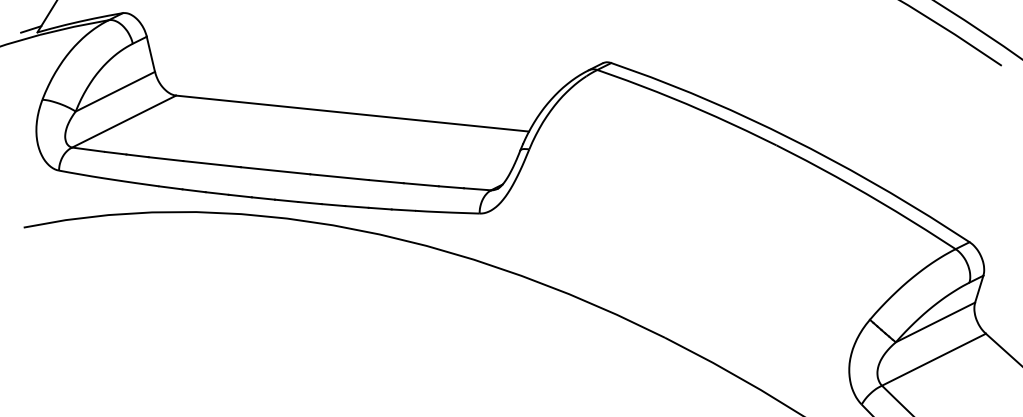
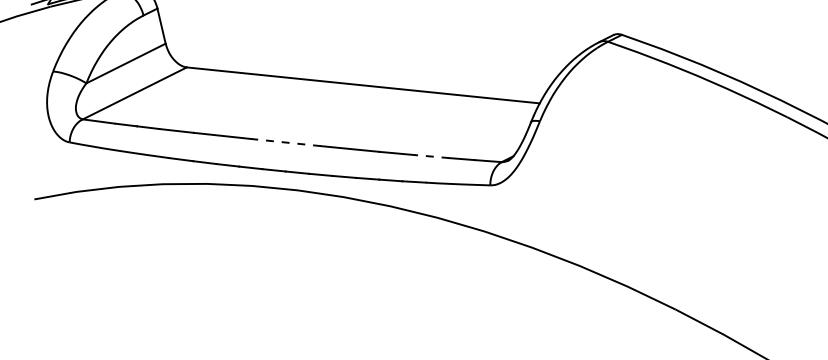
line: (275, 170) -> (286, 142), solid -> dashed
line: (421, 184) -> (432, 156), solid -> dashed

